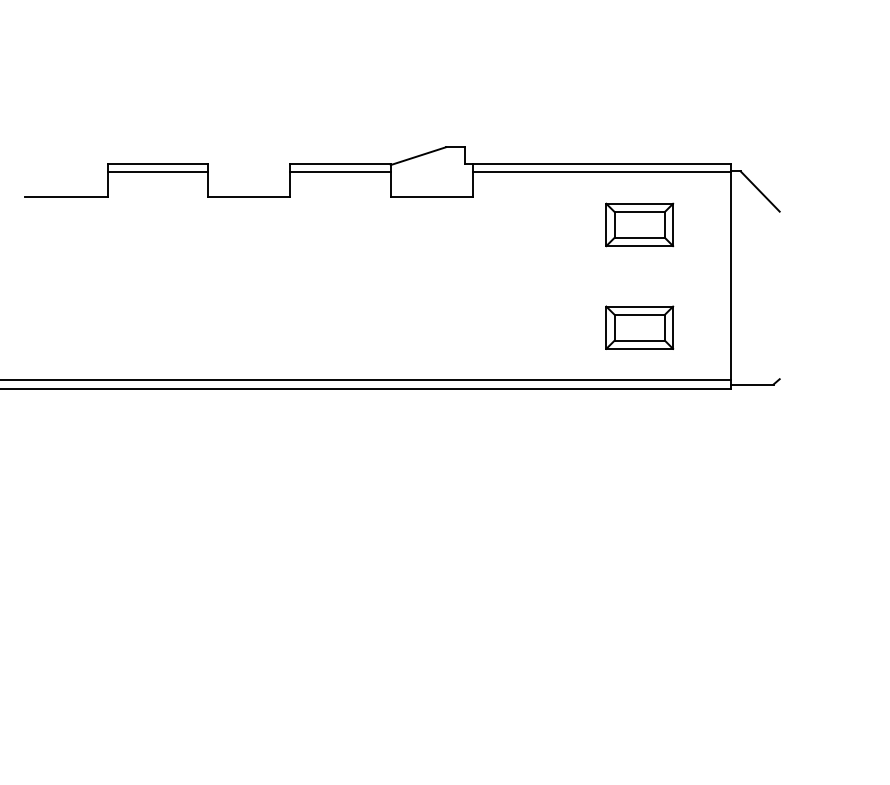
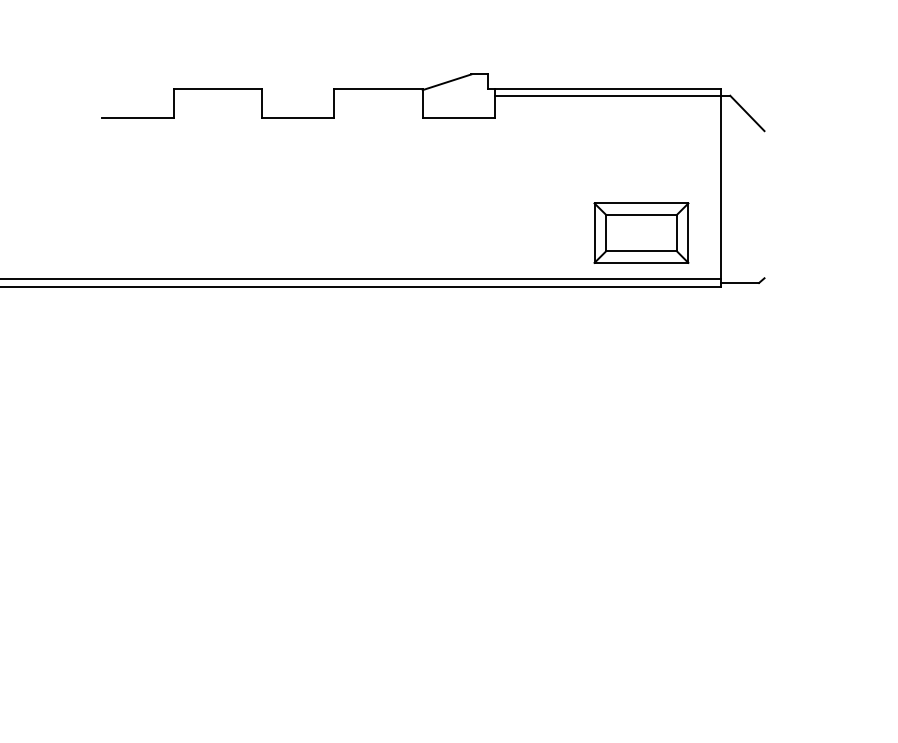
line: (157, 172) -> (217, 96), removed
line: (340, 172) -> (378, 96), removed
part: (639, 224) -> (641, 142), removed
part: (639, 327) -> (641, 232), size x1.6

